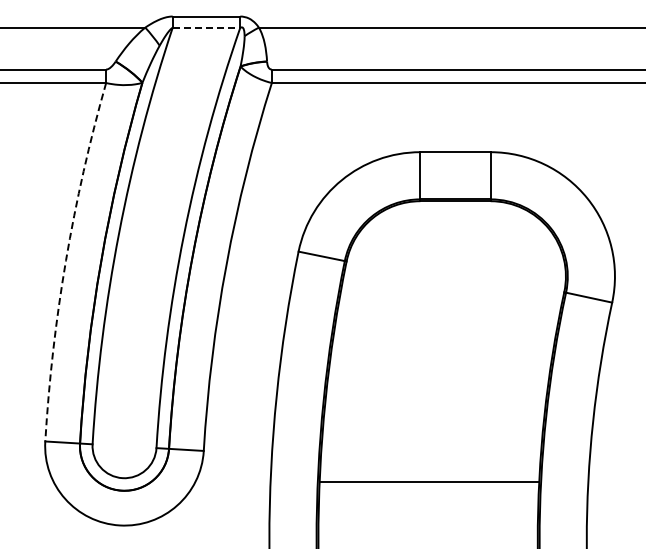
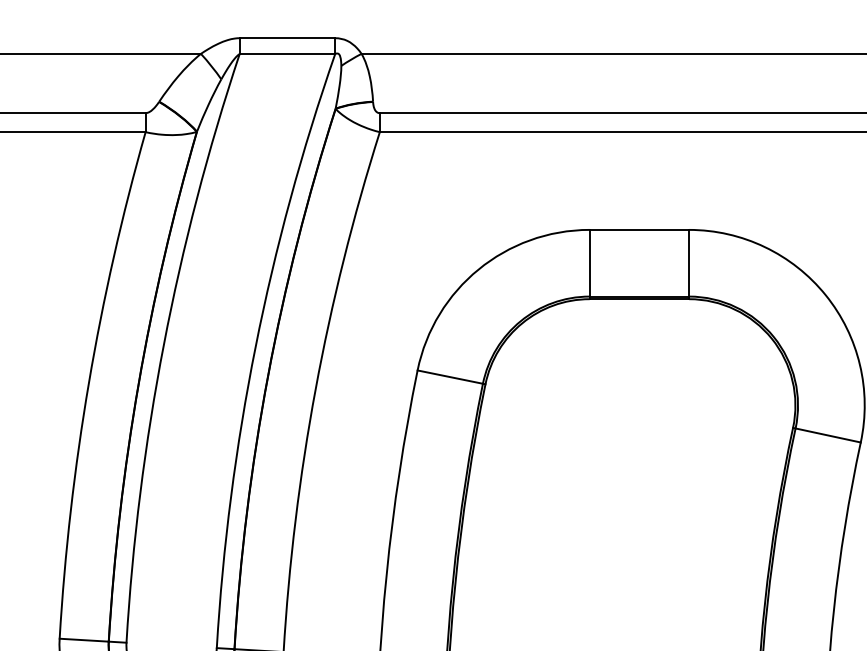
line: (206, 27) -> (287, 53), dashed -> solid
arc: (66, 260) -> (89, 382), dashed -> solid

